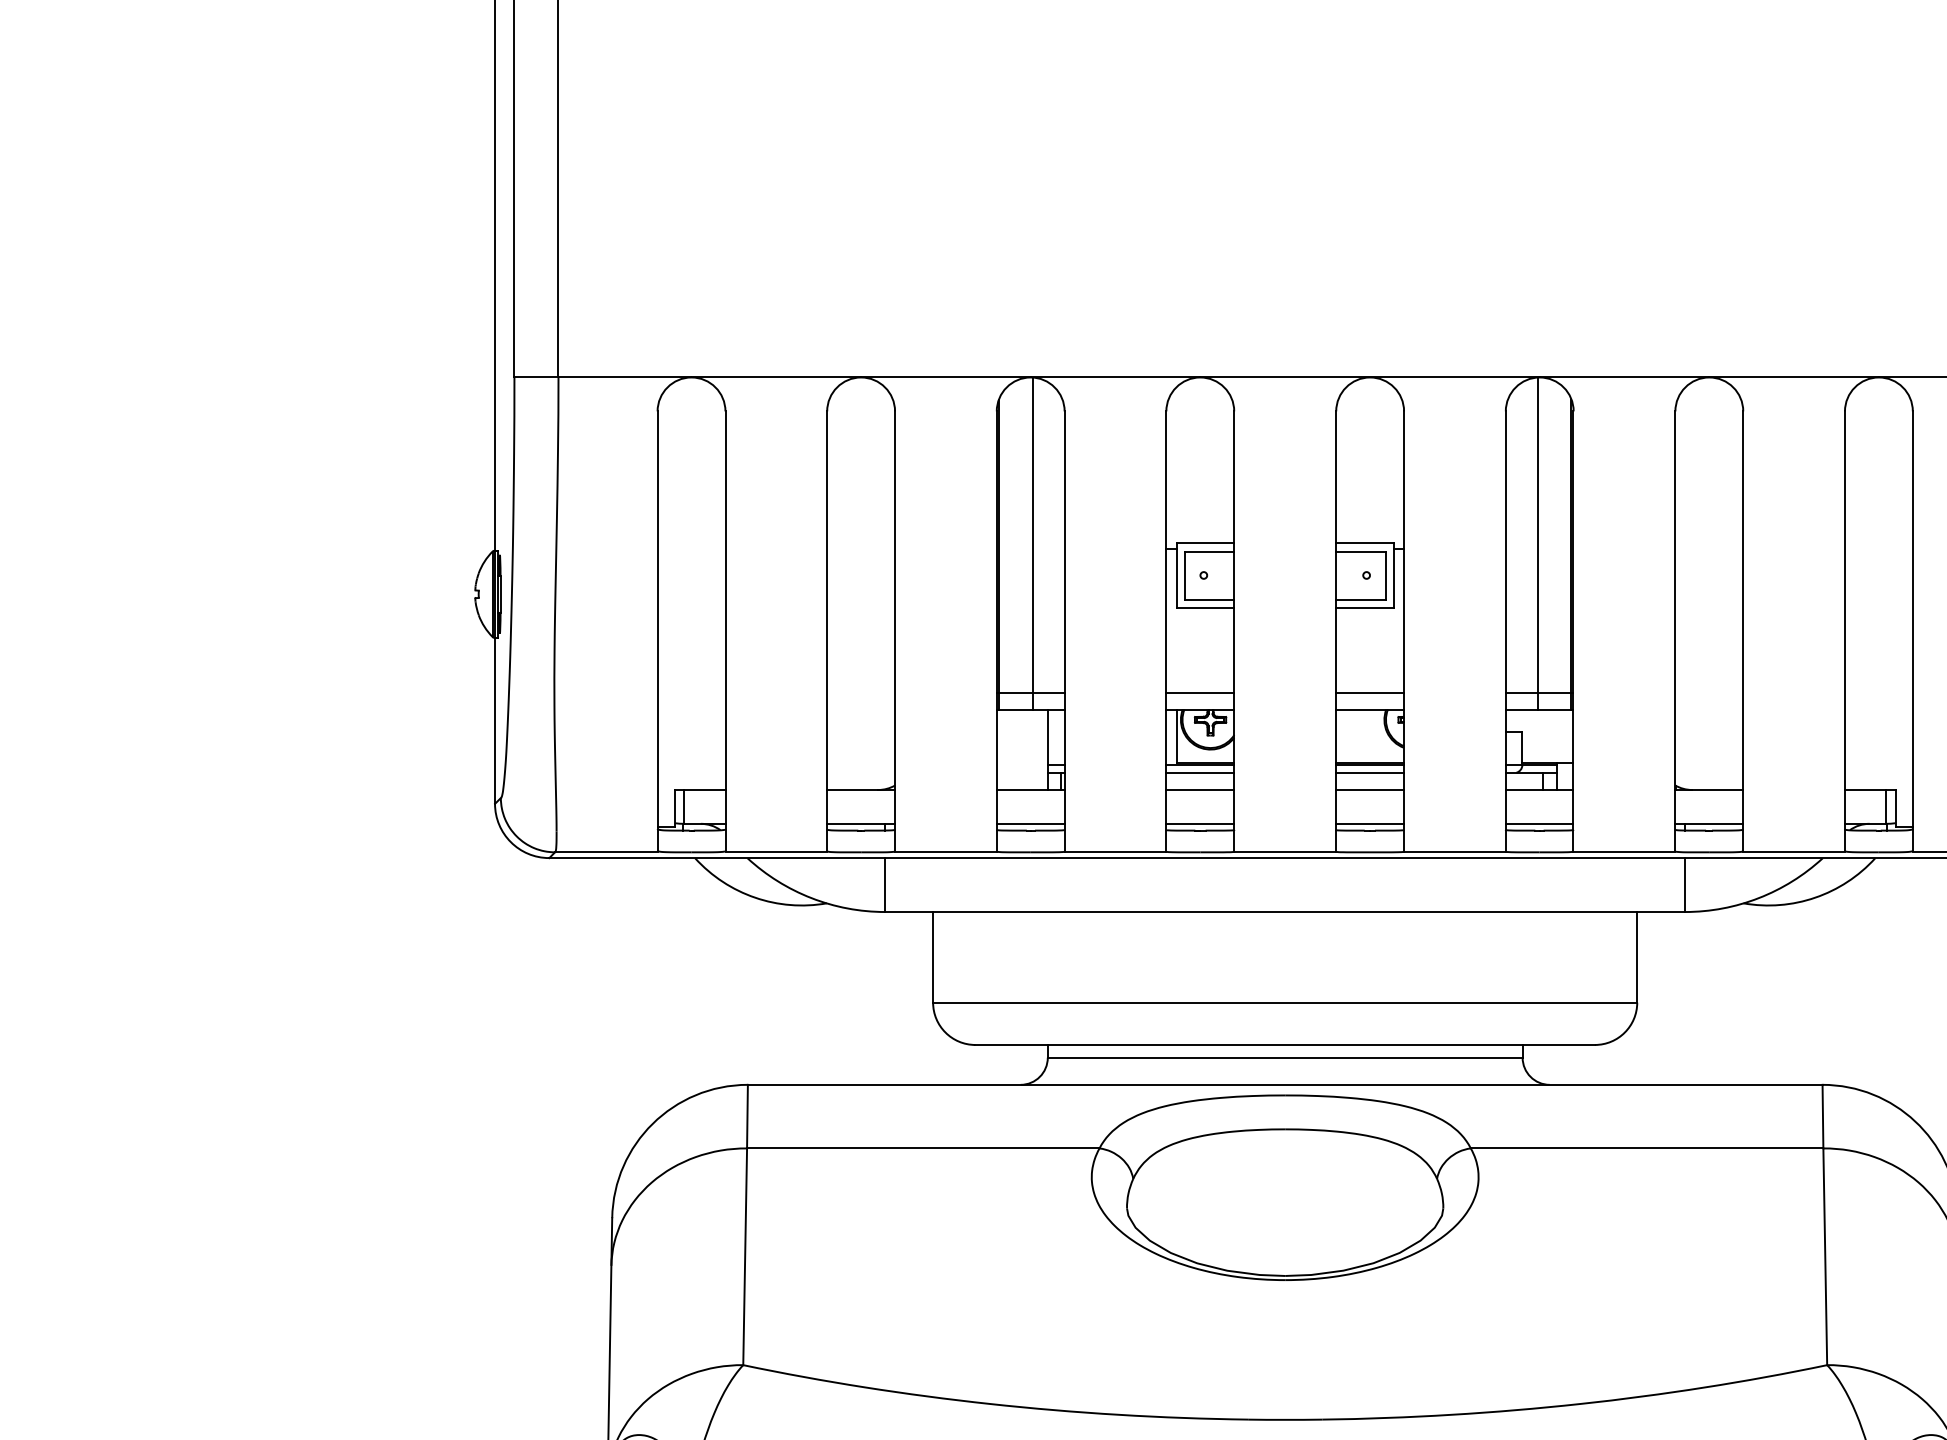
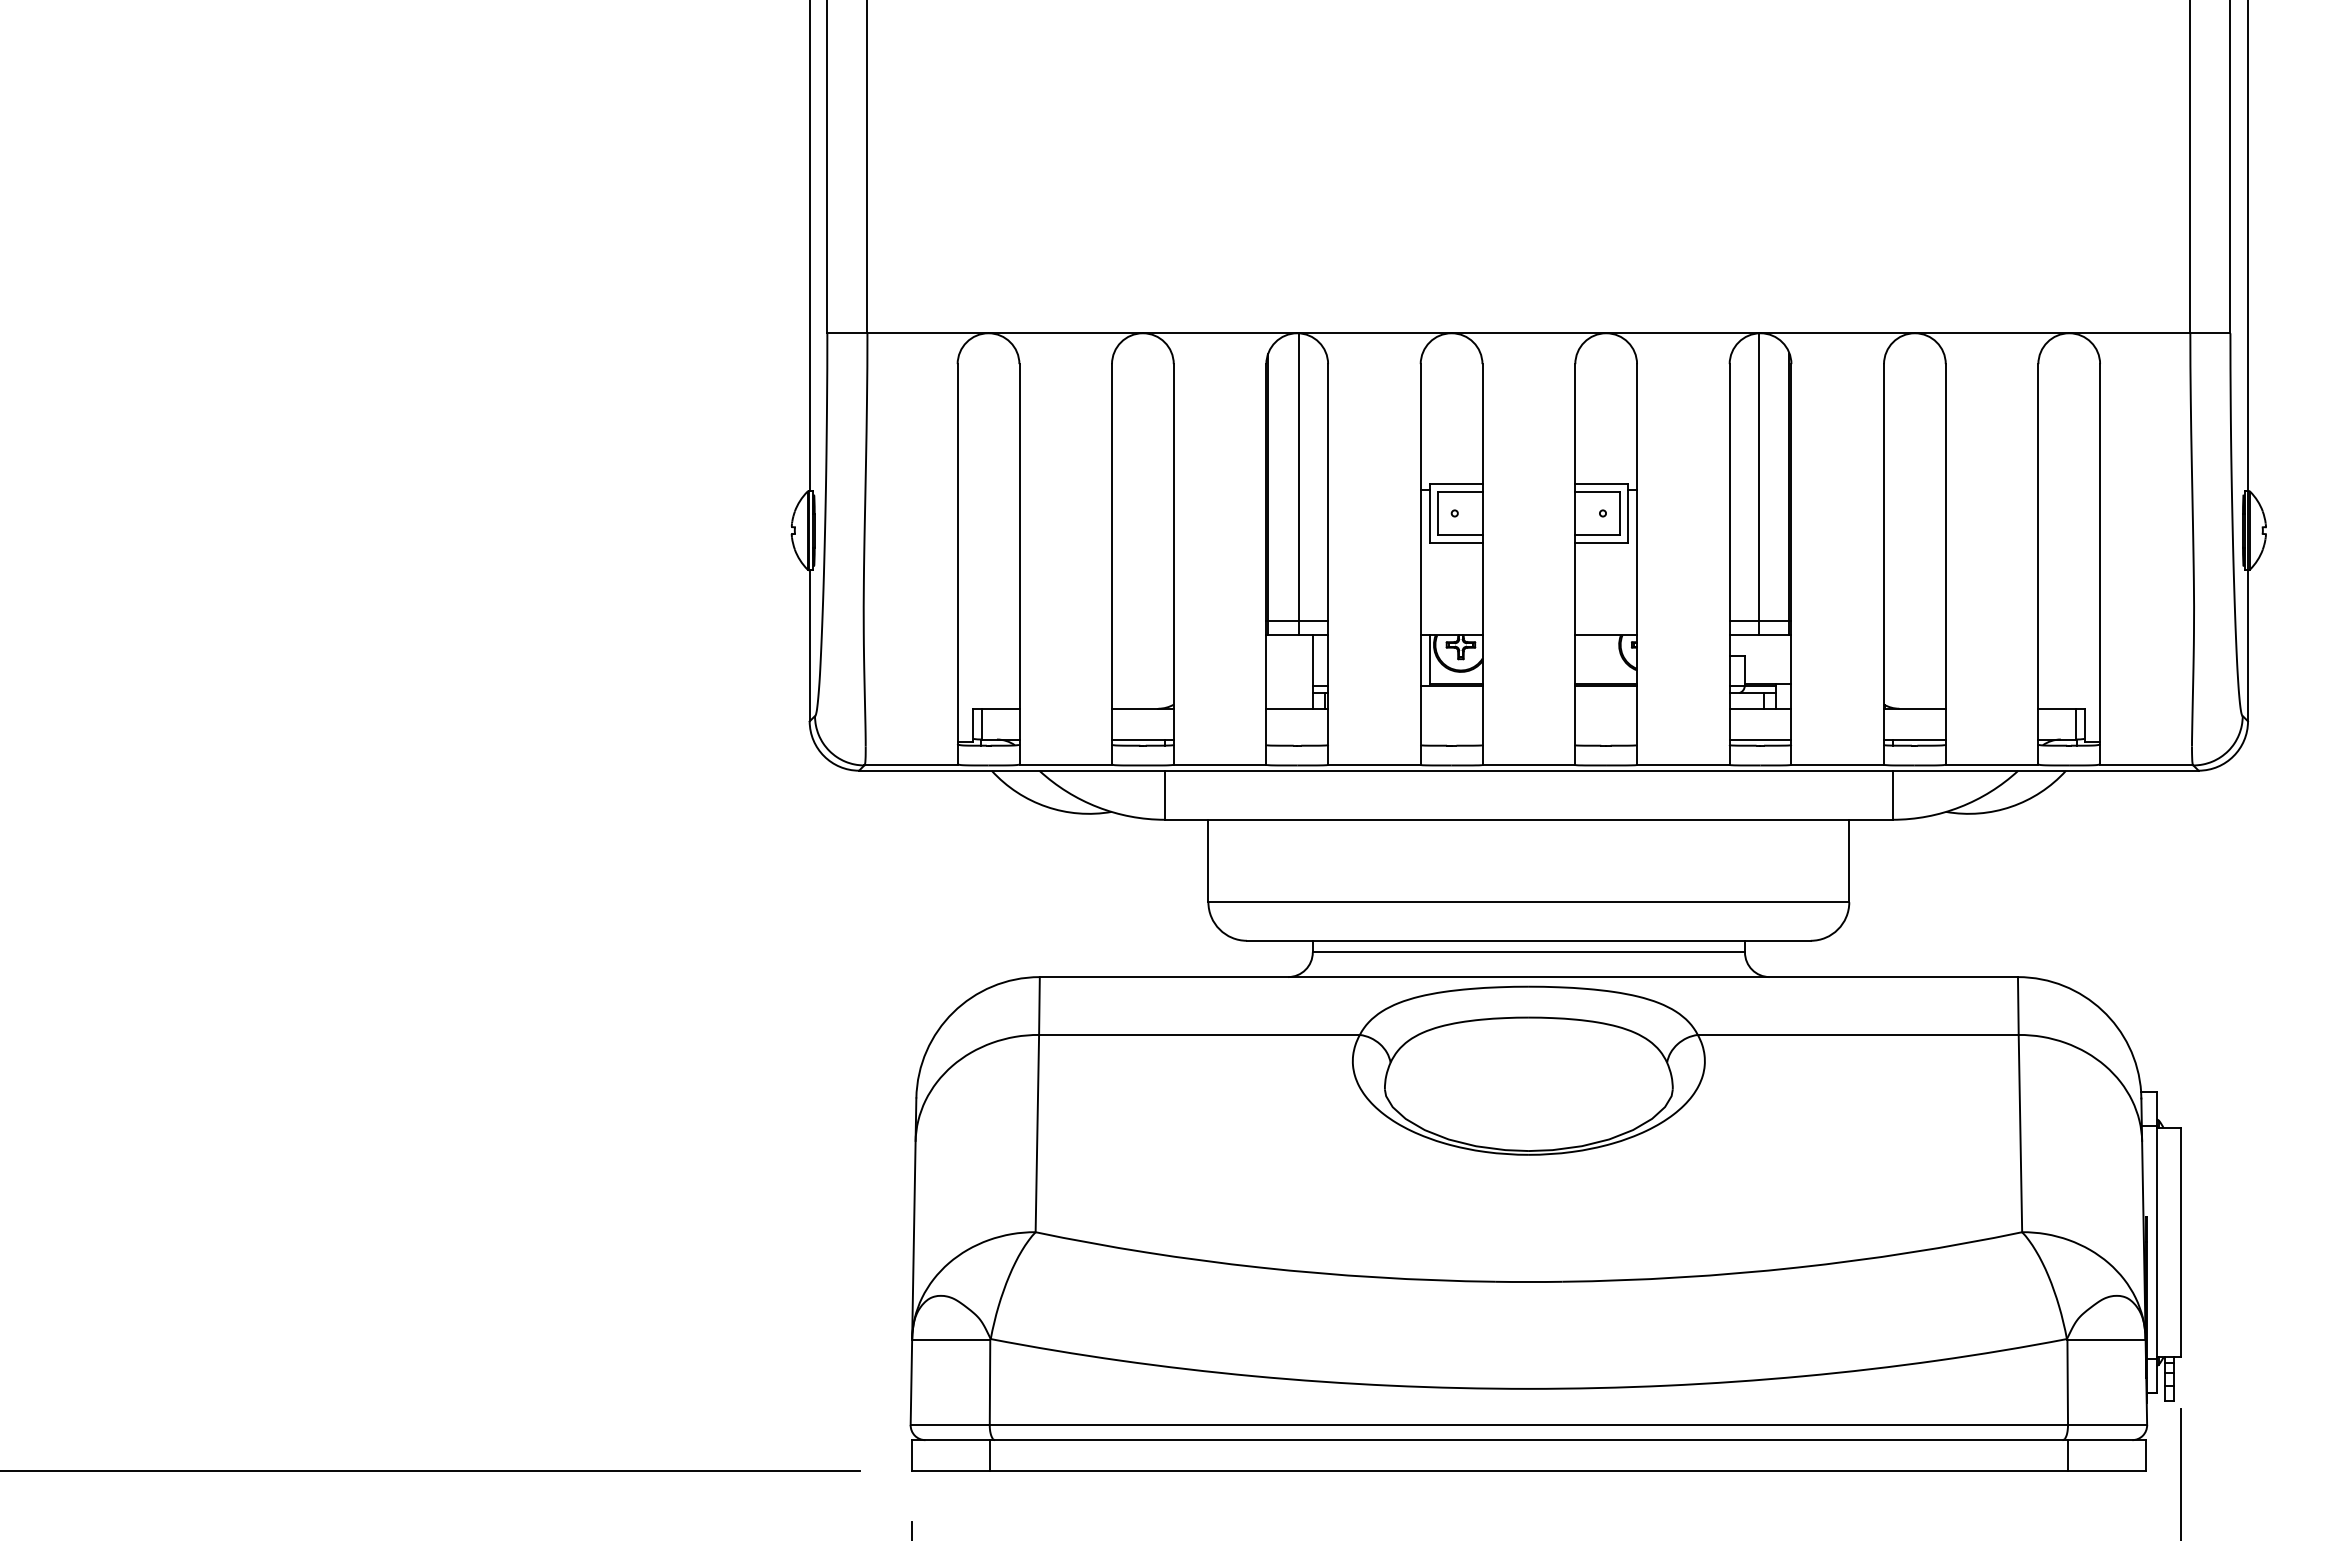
line: (1200, 693) -> (1451, 620), removed
line: (1369, 693) -> (1605, 620), removed
line: (1200, 773) -> (1451, 693), removed
line: (1369, 773) -> (1605, 693), removed
line: (1200, 789) -> (1451, 708), removed
line: (1369, 789) -> (1605, 708), removed
line: (1030, 823) -> (1297, 739), removed
line: (1200, 823) -> (1451, 739), removed
line: (1369, 823) -> (1605, 739), removed

